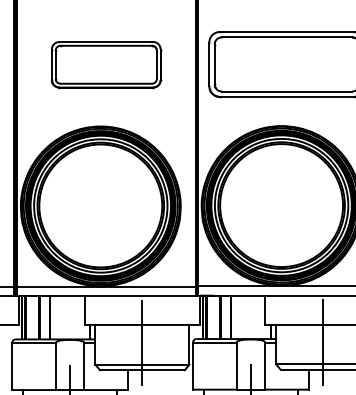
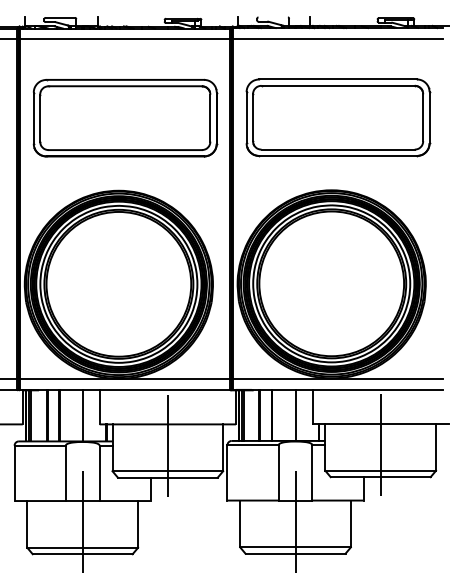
part: (106, 64) -> (125, 117), size x1.43
line: (250, 316) -> (295, 414), added
line: (69, 317) -> (82, 415), added

